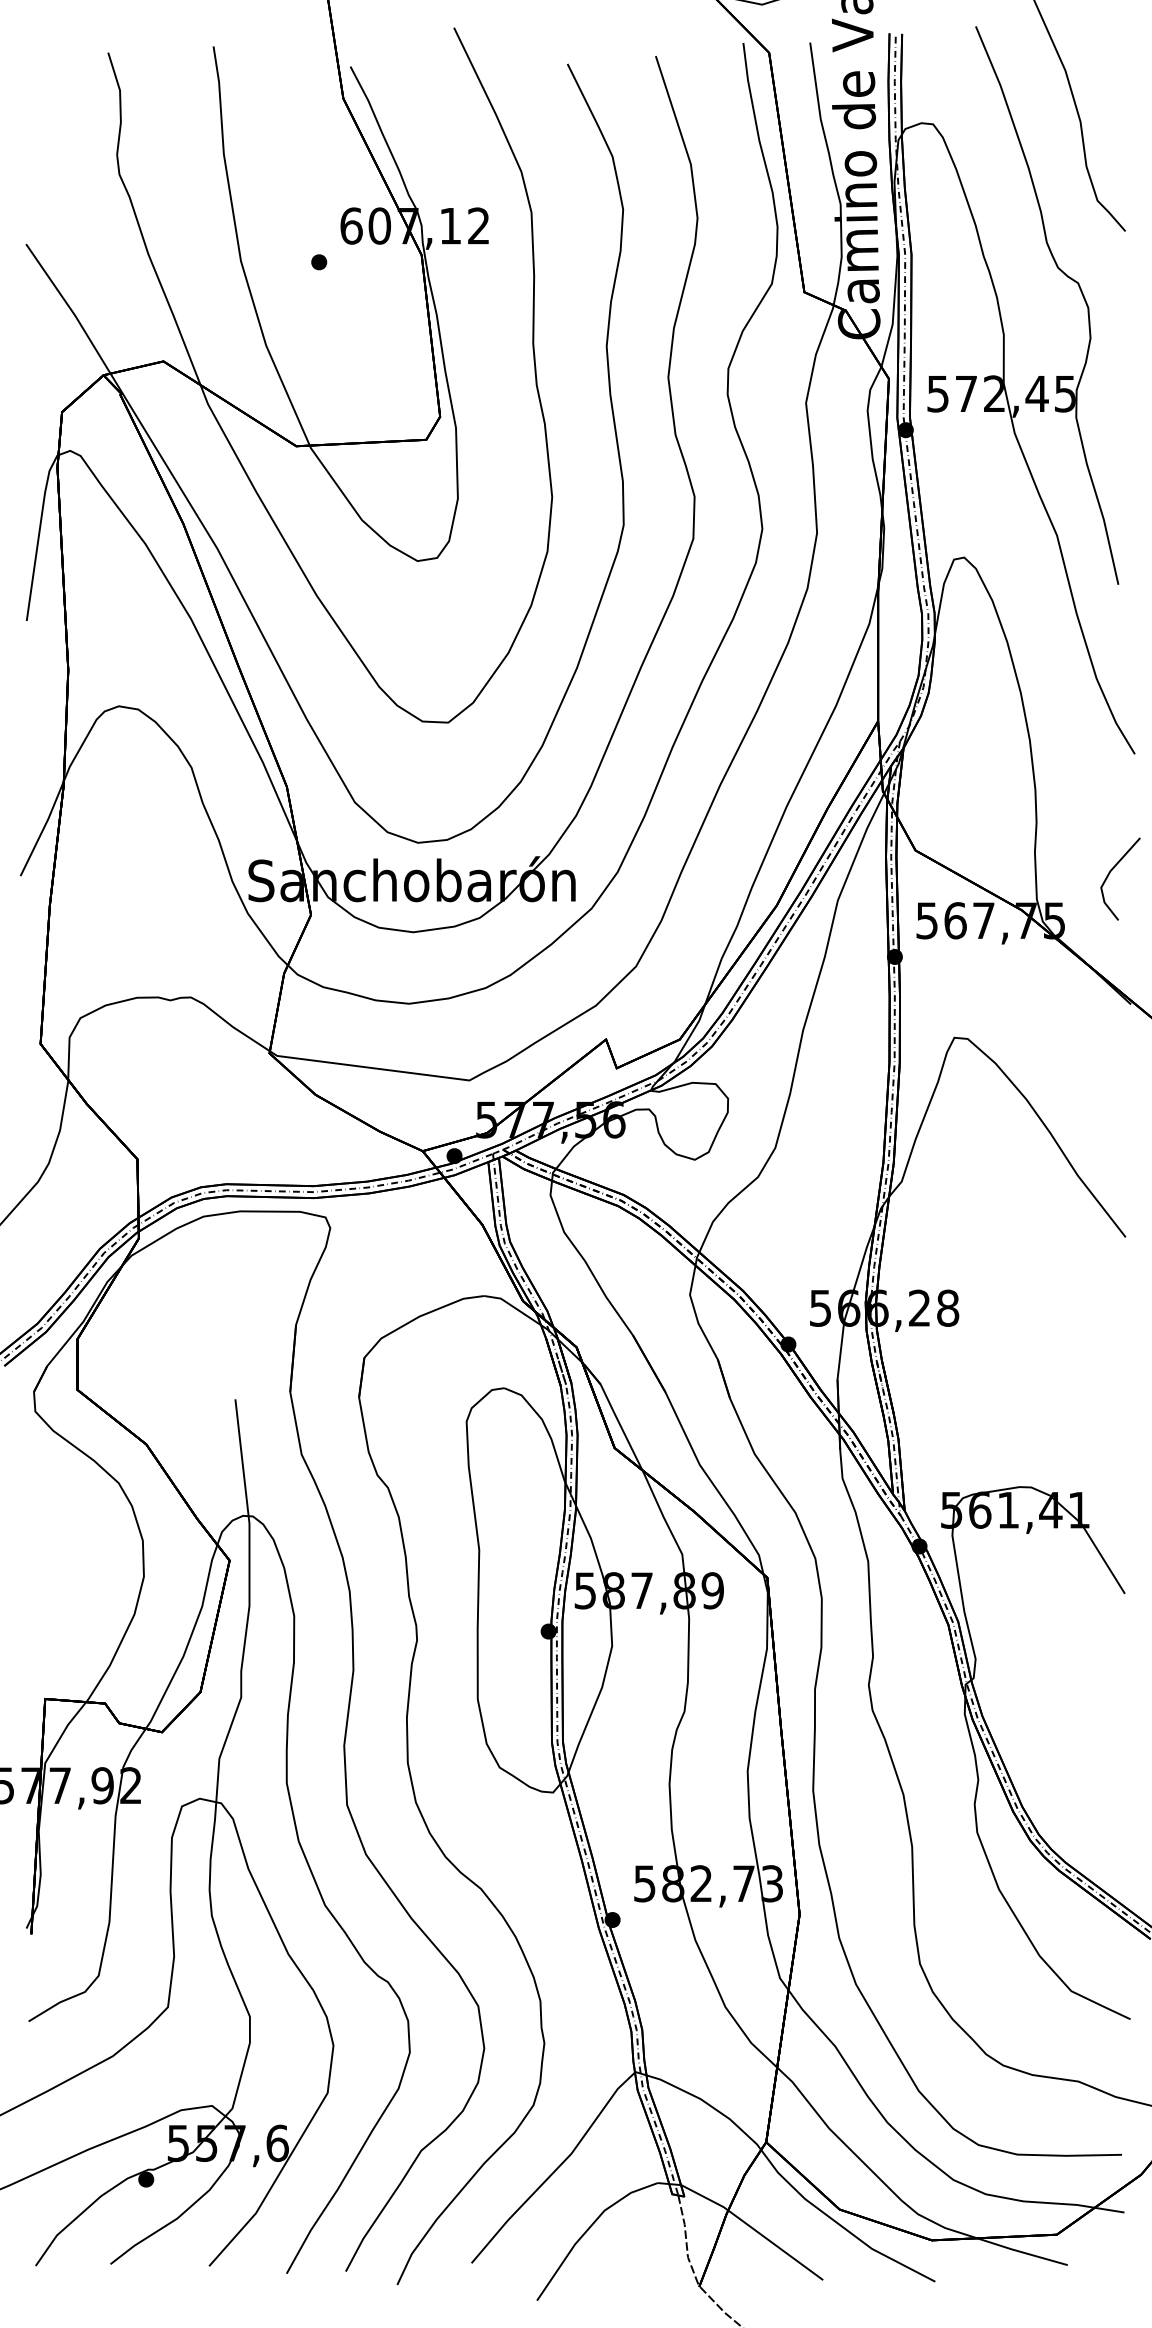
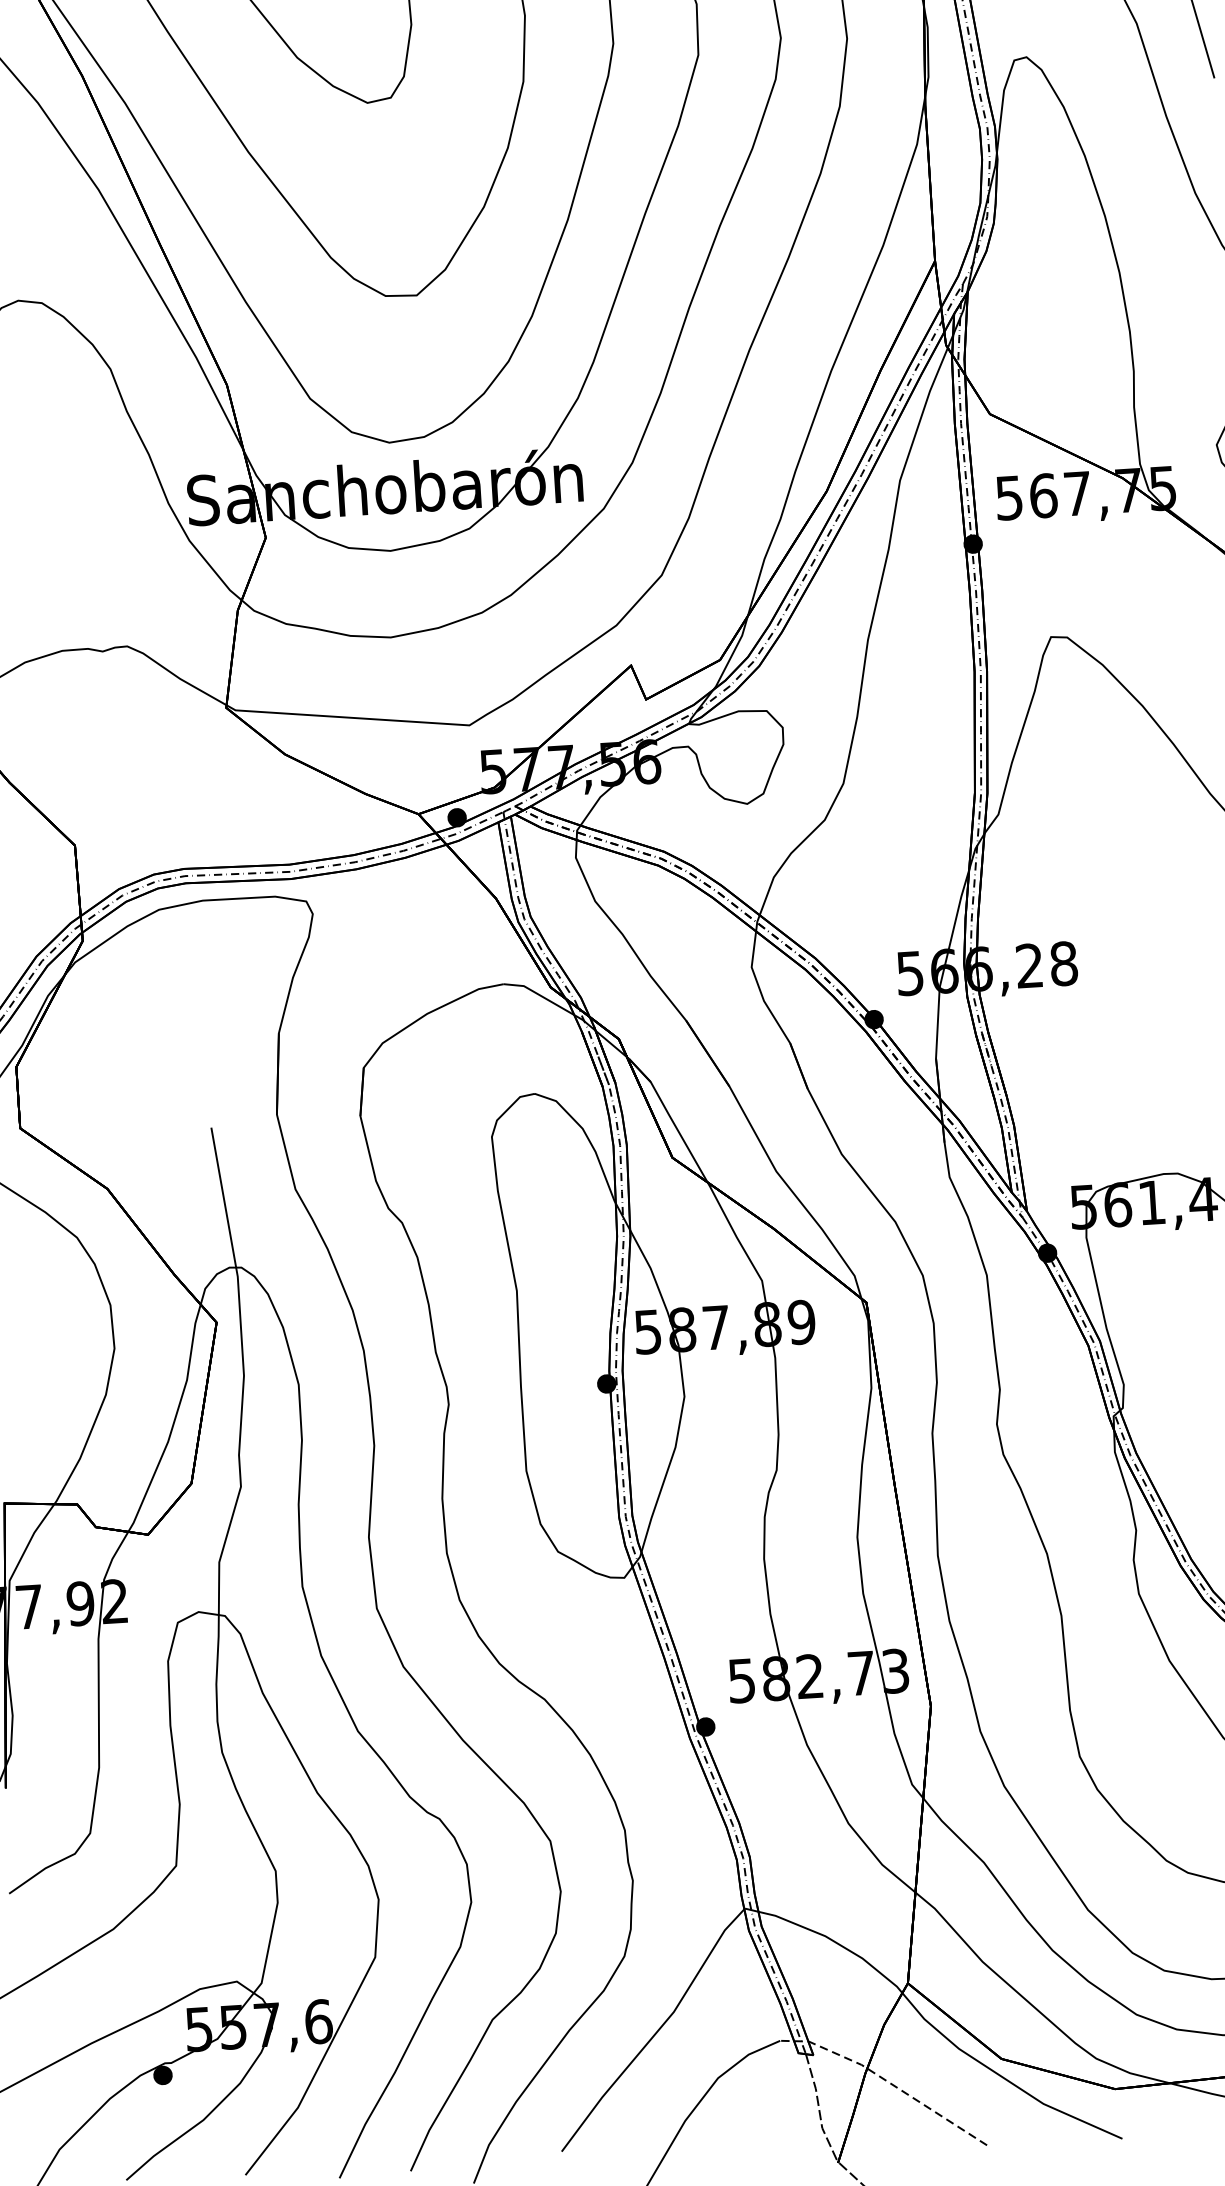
line: (743, 2221) -> (886, 2080), solid -> dashed

